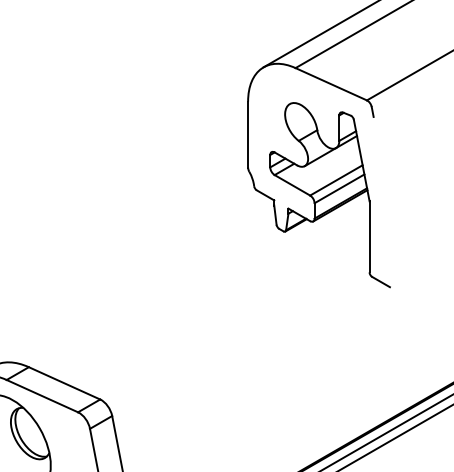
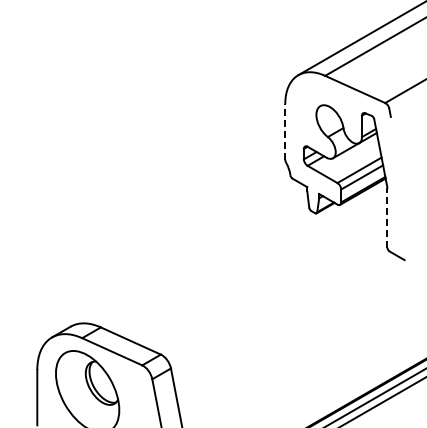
line: (248, 134) -> (285, 131), solid -> dashed
line: (369, 236) -> (387, 217), solid -> dashed

